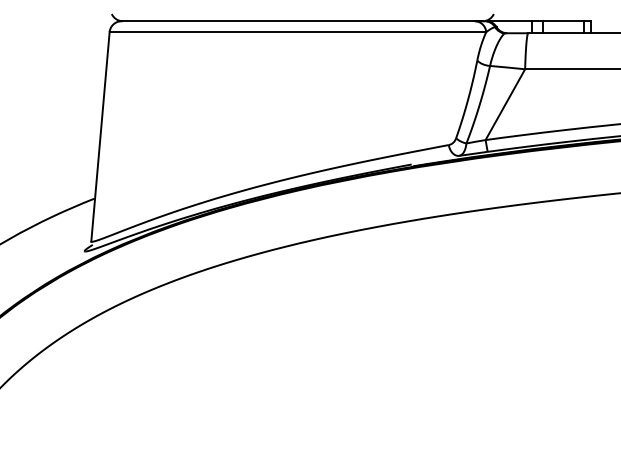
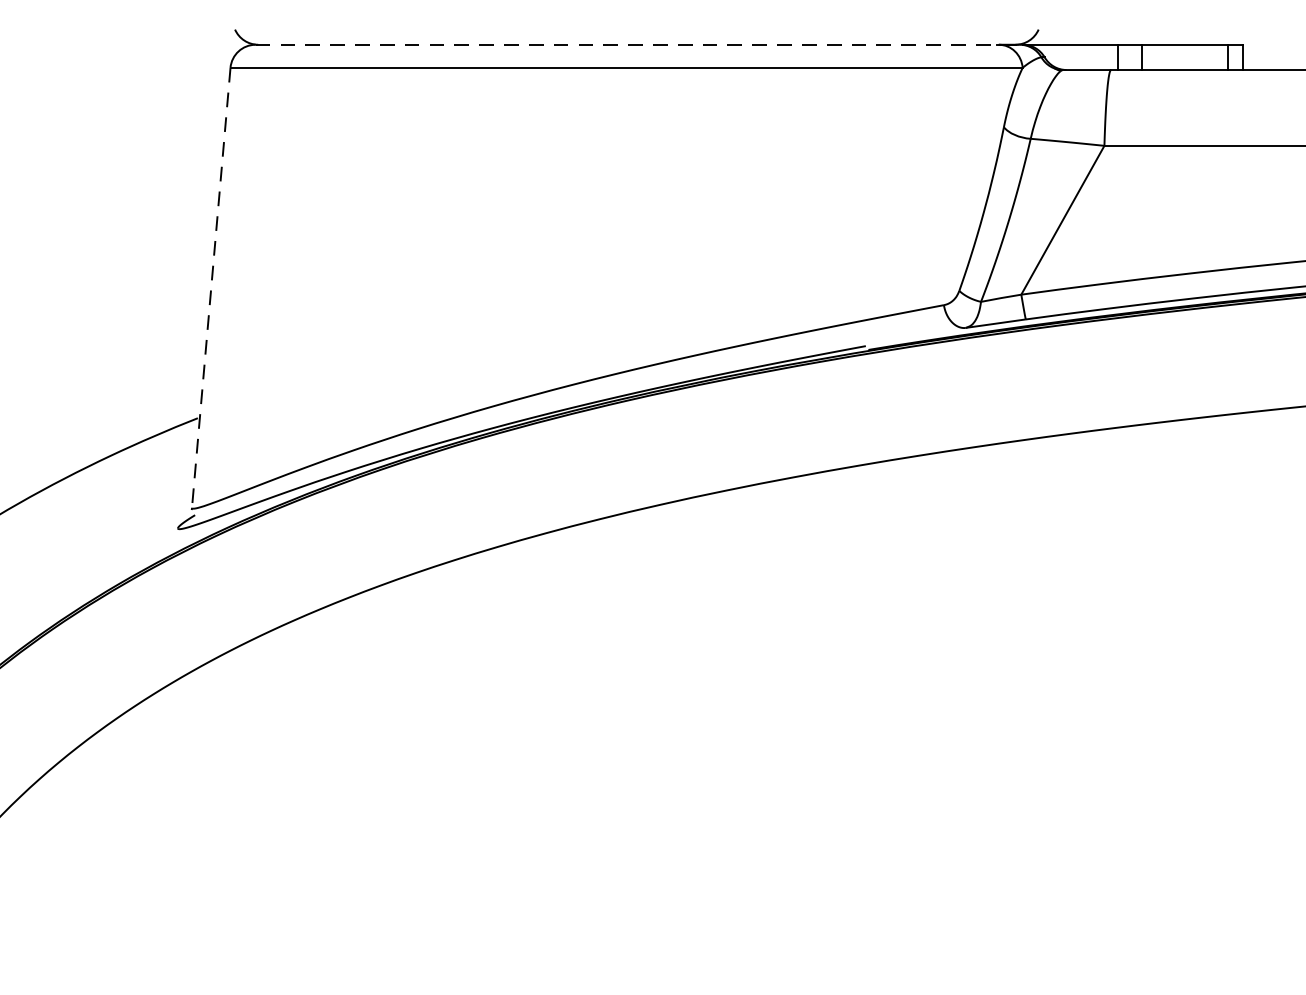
line: (298, 21) -> (627, 45), solid -> dashed
line: (100, 137) -> (211, 289), solid -> dashed

